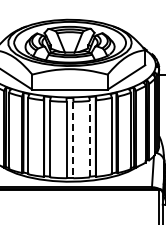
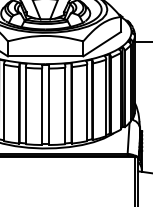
line: (89, 138) -> (65, 105), dashed -> solid
line: (73, 140) -> (49, 107), dashed -> solid

